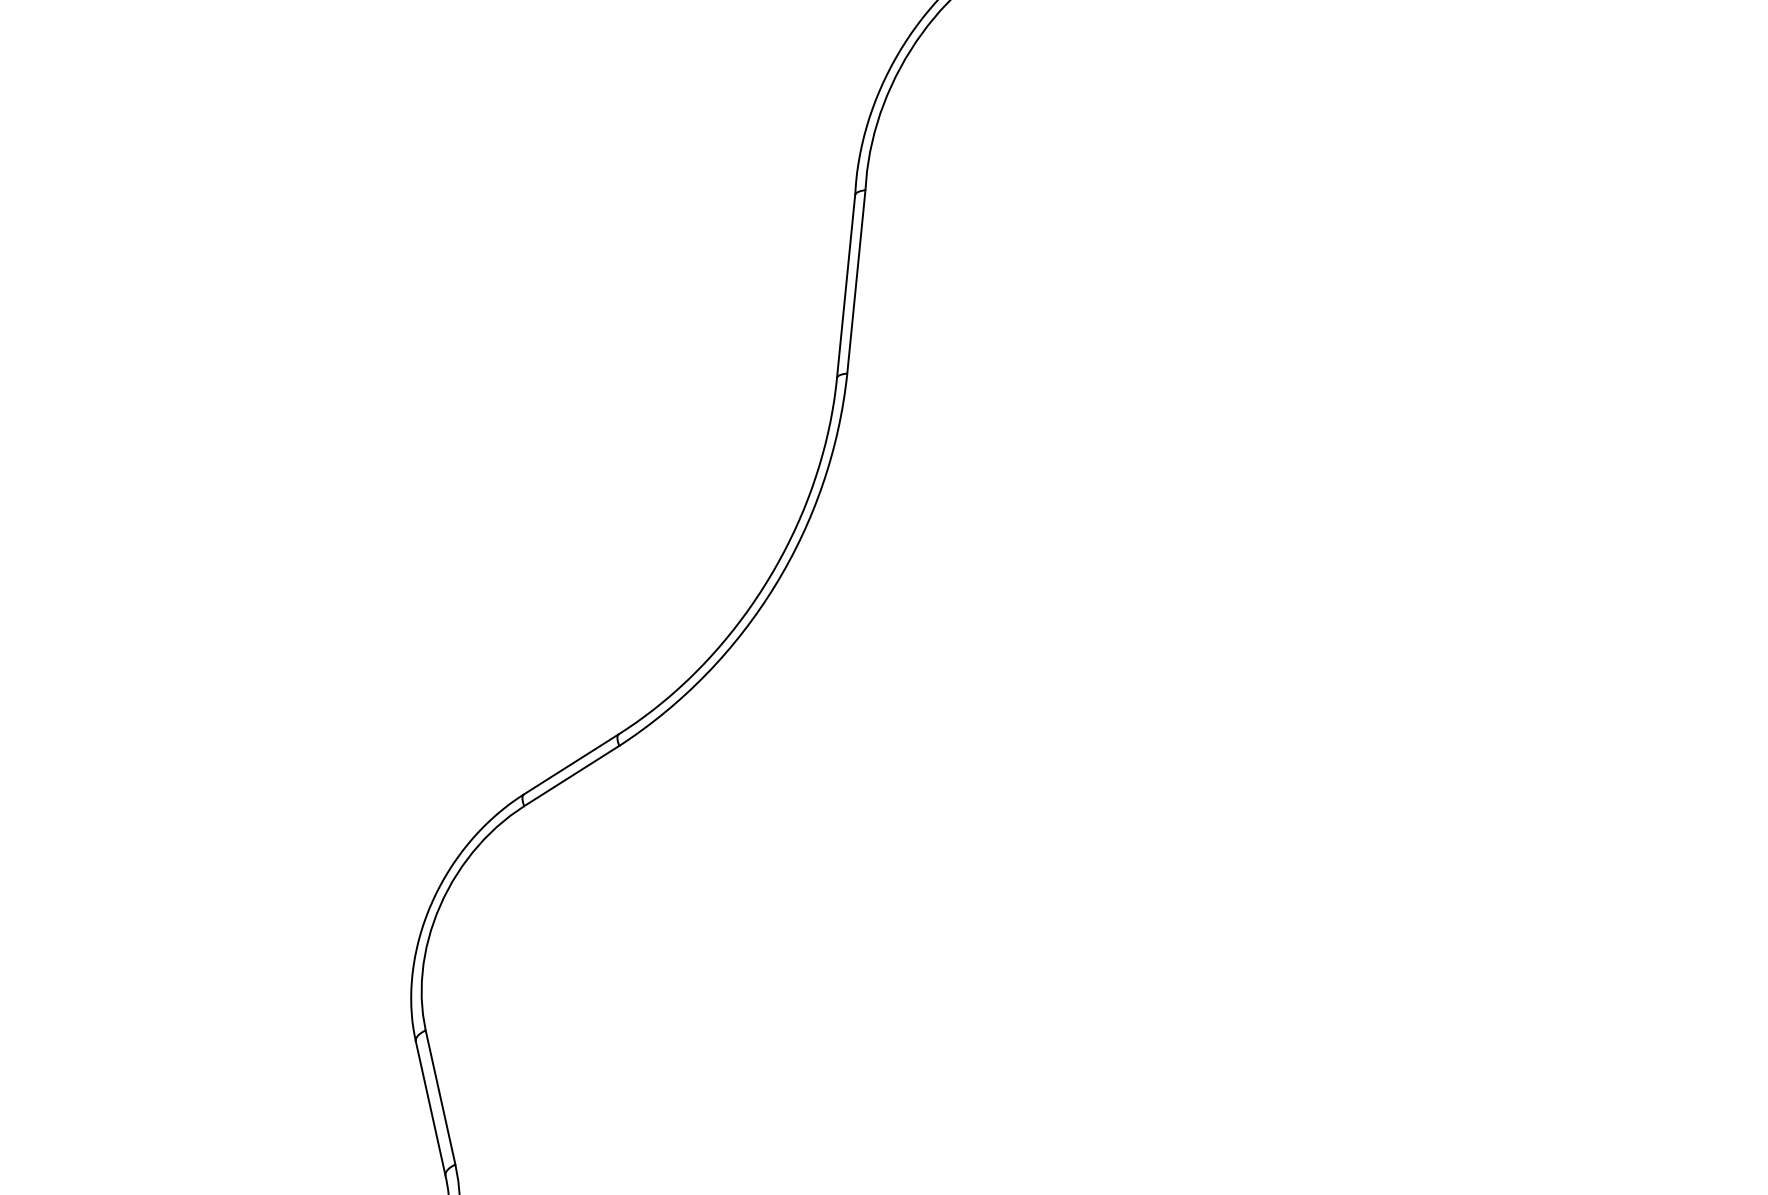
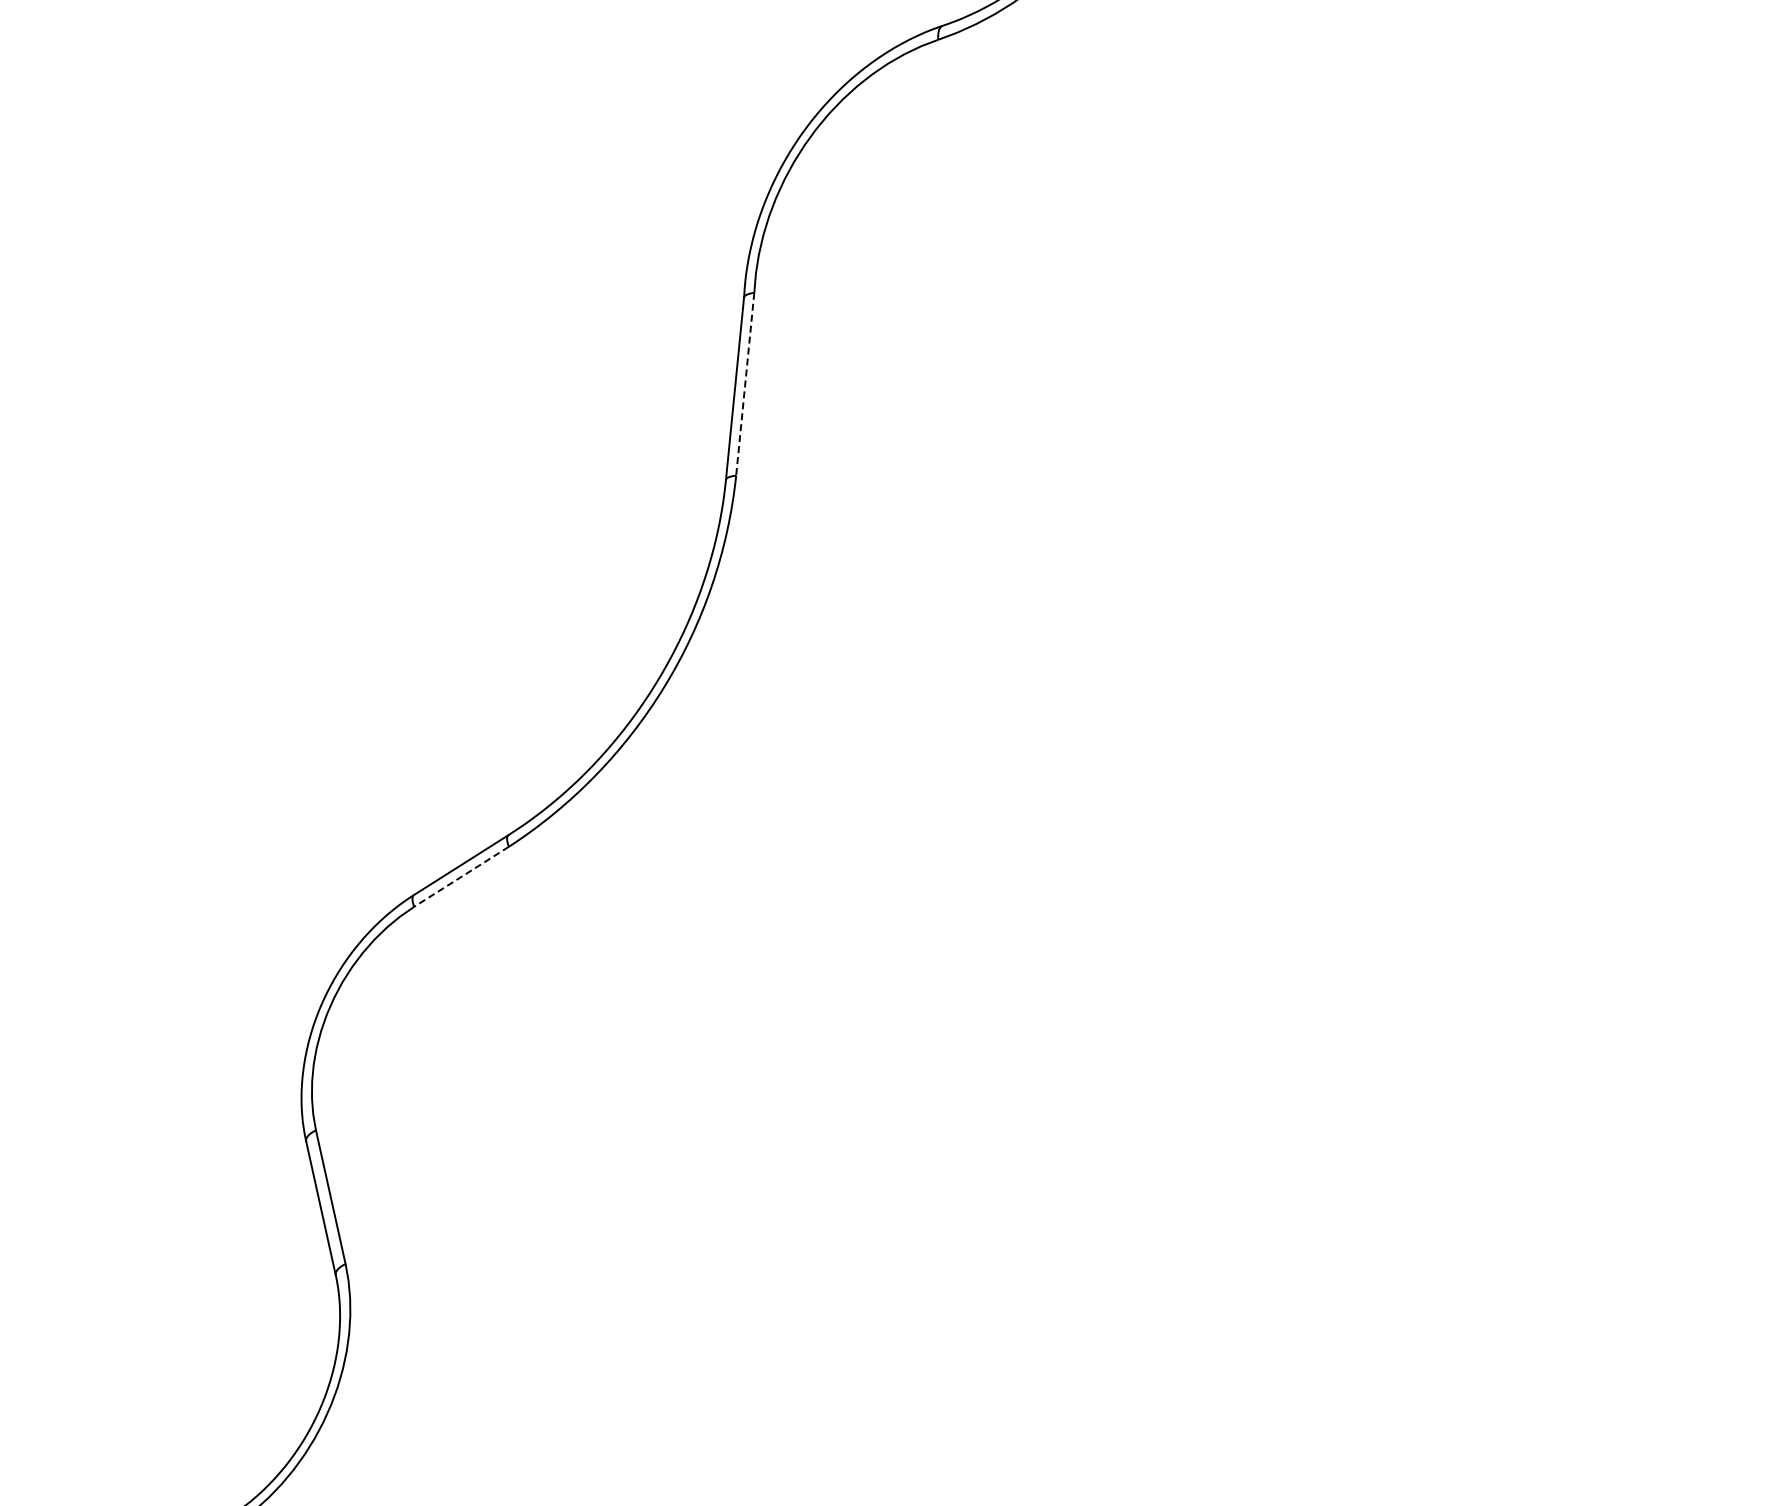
line: (856, 282) -> (745, 384), solid -> dashed
line: (571, 776) -> (461, 877), solid -> dashed

